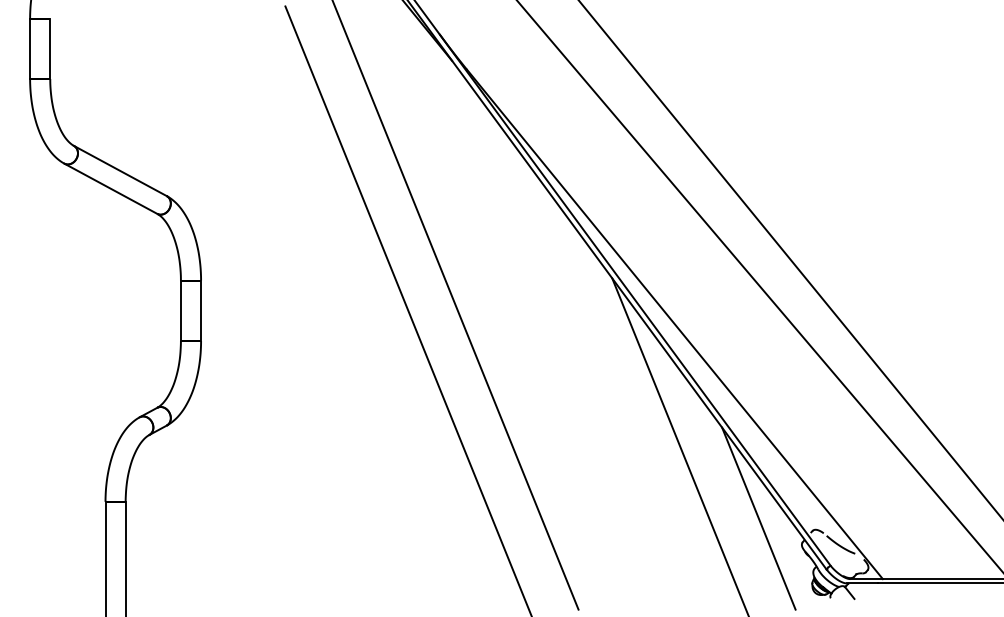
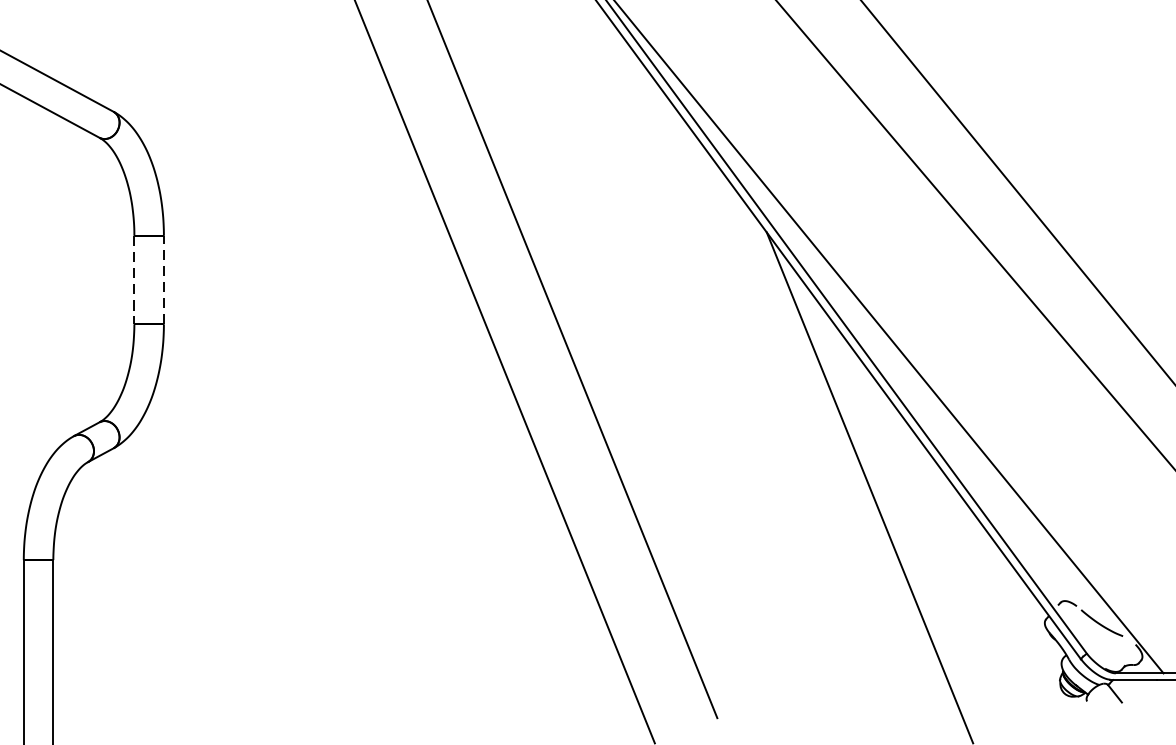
line: (201, 310) -> (164, 279), solid -> dashed
line: (180, 311) -> (133, 281), solid -> dashed
line: (758, 518) -> (981, 584), removed

